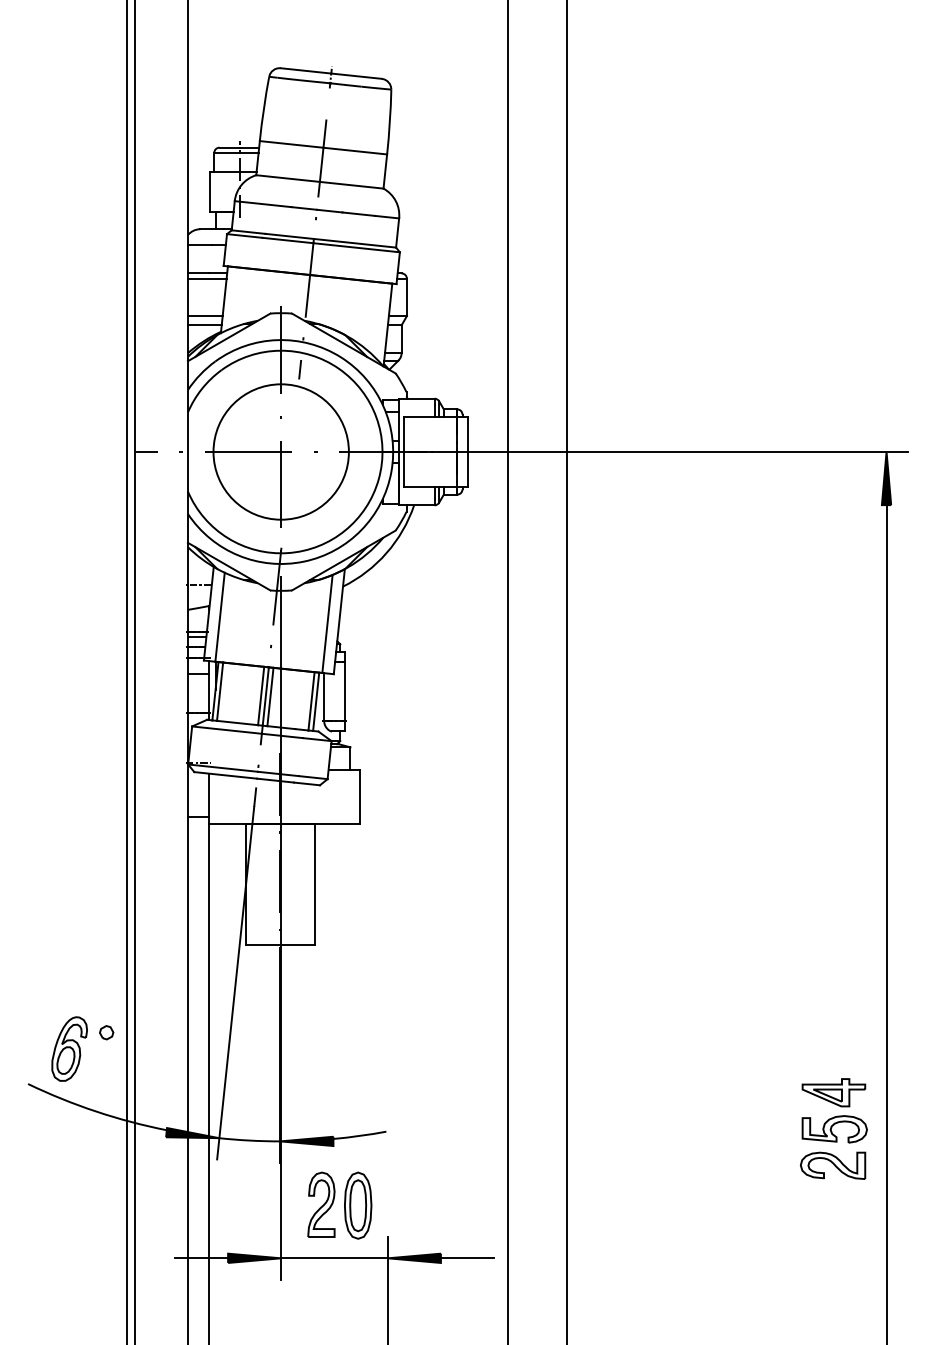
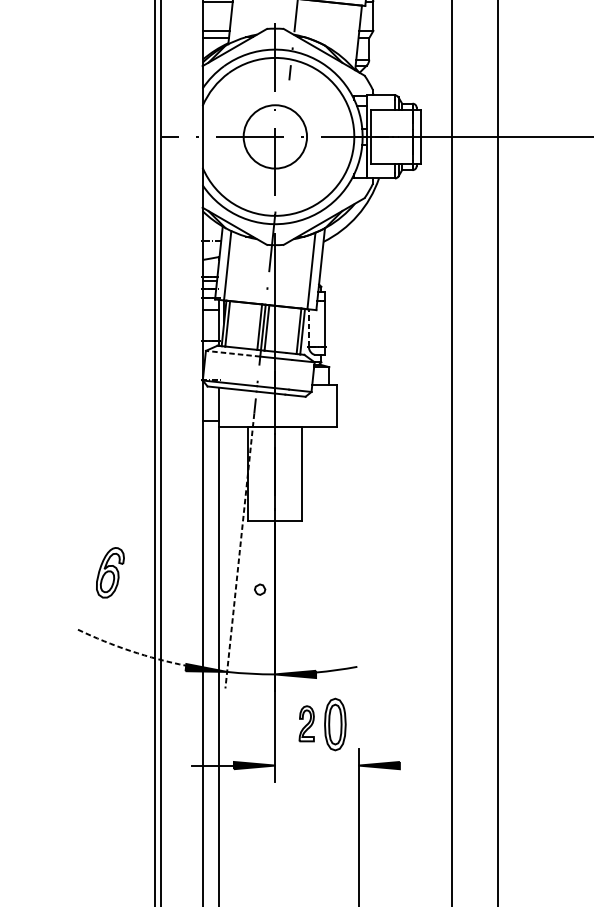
circle: (280, 451) -> (274, 136), size x0.6
line: (324, 696) -> (309, 327), solid -> dashed
line: (226, 730) -> (232, 354), solid -> dashed
line: (235, 983) -> (239, 551), solid -> dashed
part: (106, 1032) -> (259, 589), moved
part: (69, 1048) -> (110, 572), moved
arc: (96, 1111) -> (131, 651), solid -> dashed
part: (321, 1204) -> (306, 723), size x0.7
line: (334, 1258) -> (316, 765), removed
line: (467, 1258) -> (420, 765), removed

